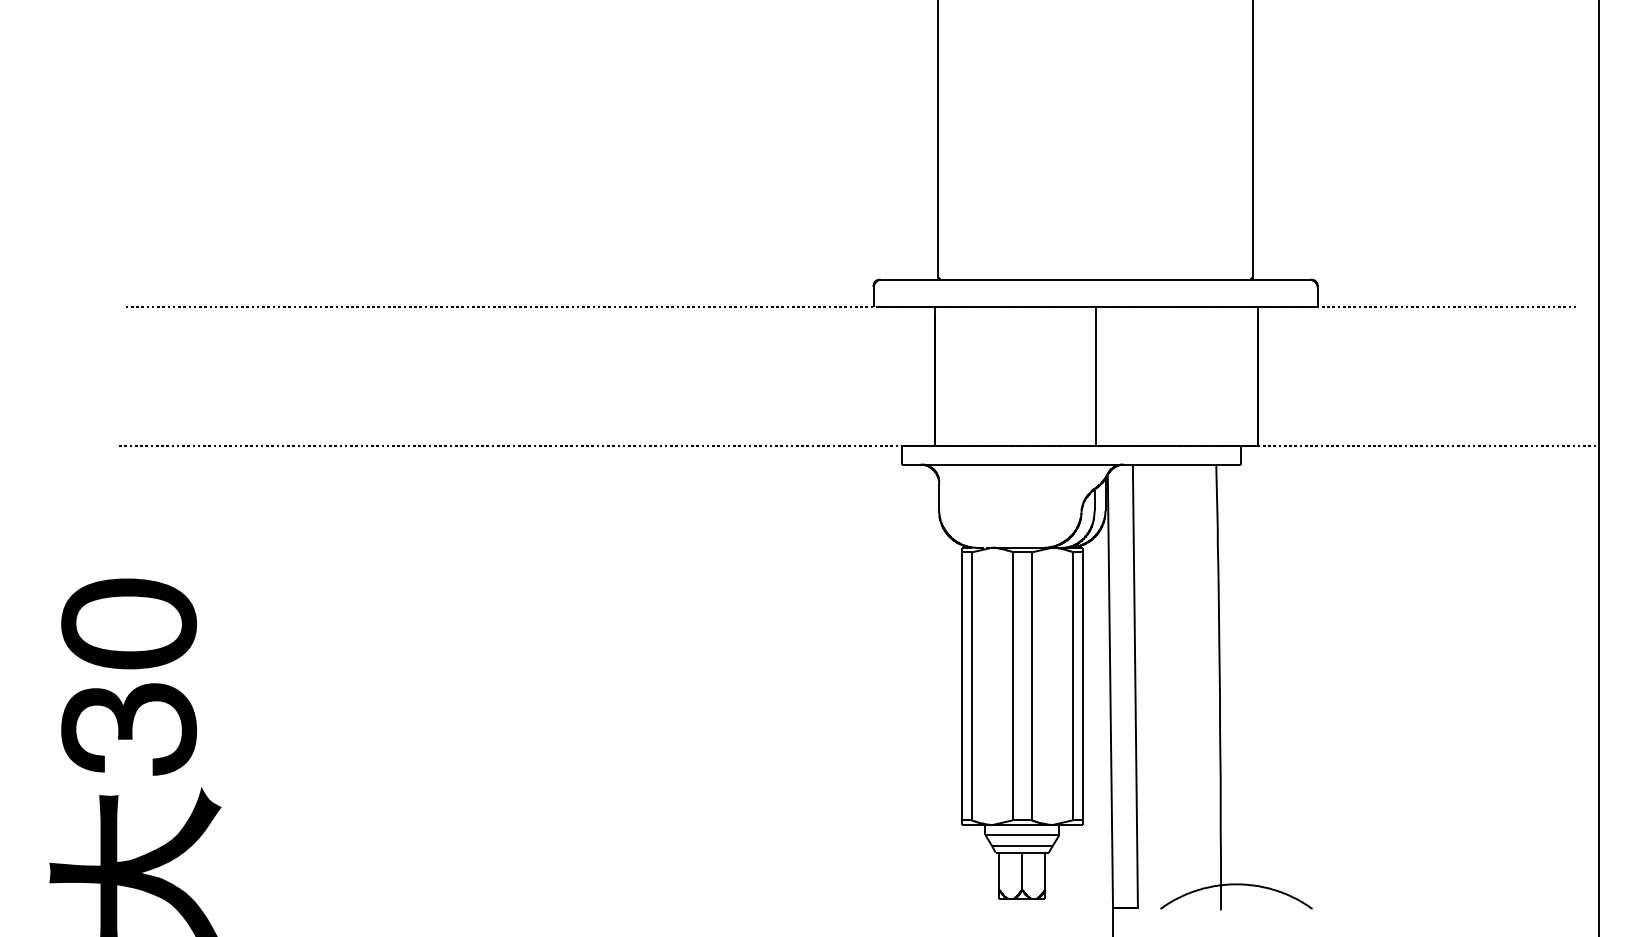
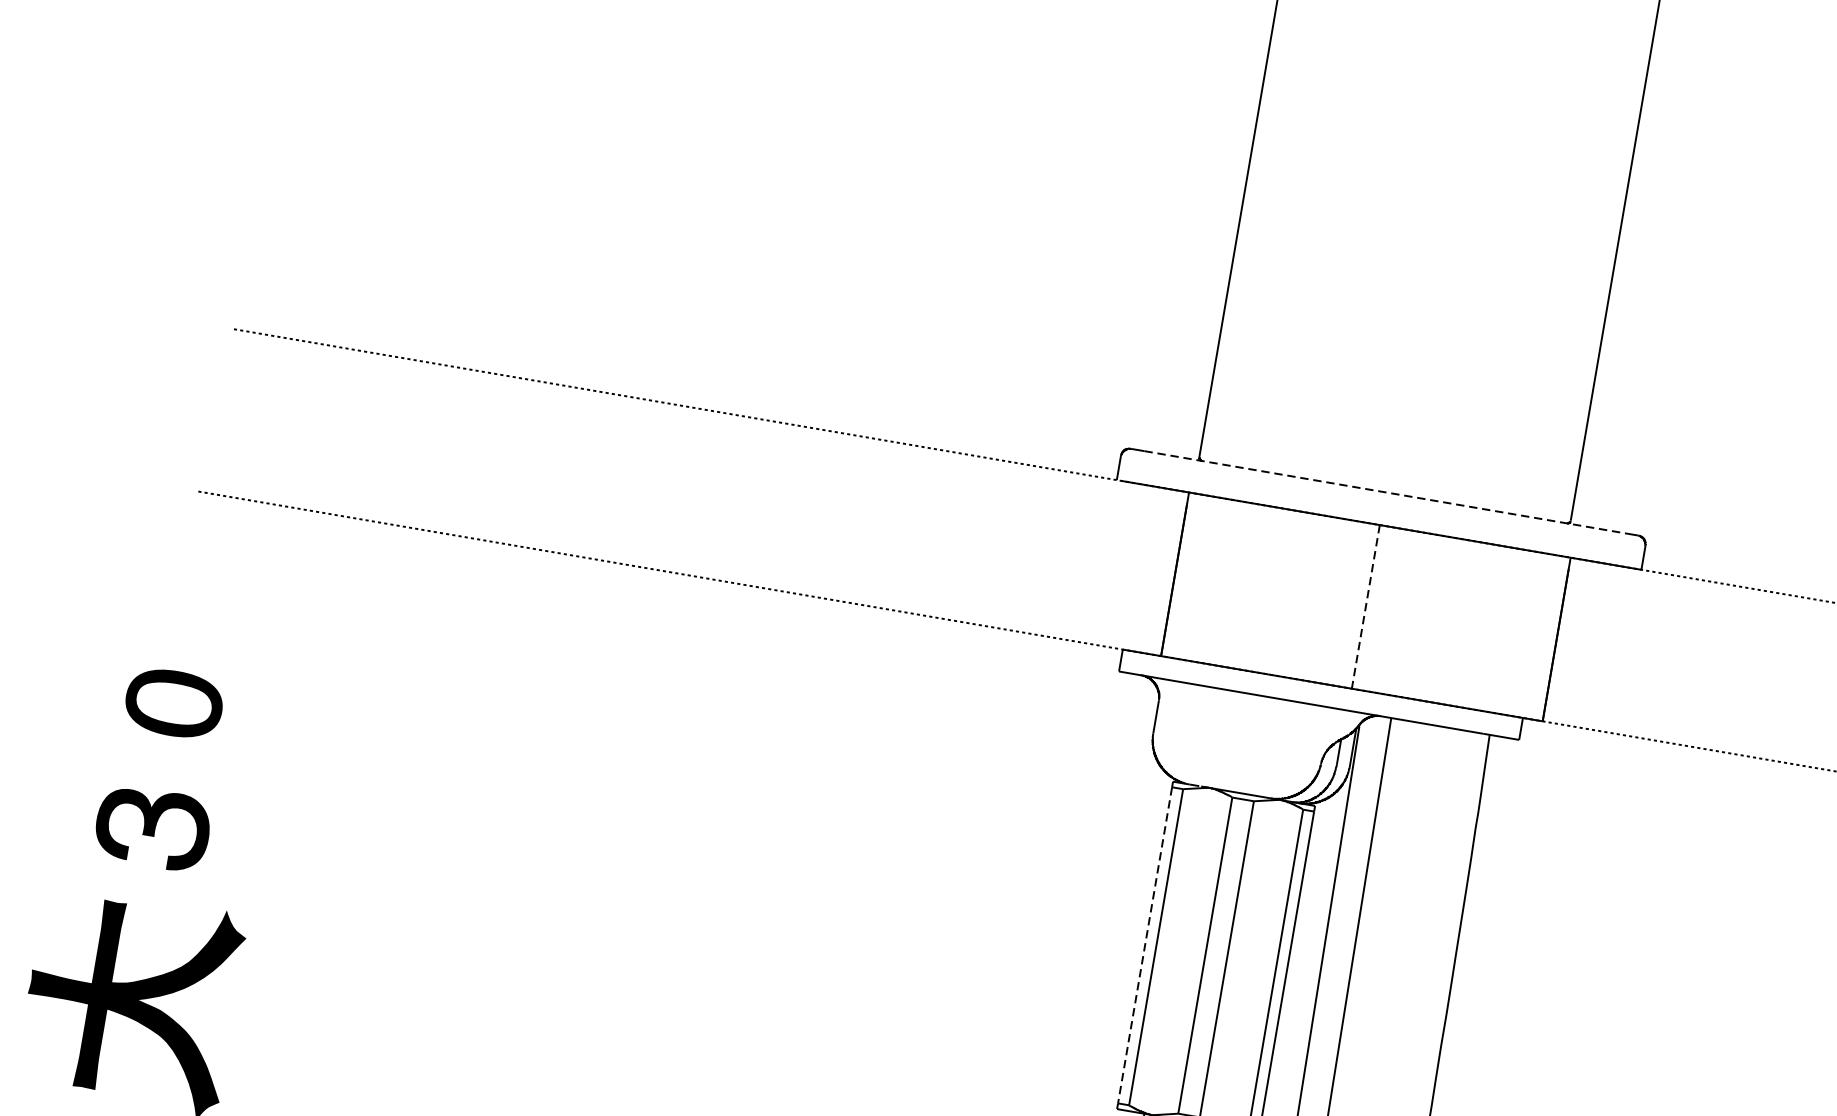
line: (1095, 279) -> (1384, 491), solid -> dashed
line: (1096, 377) -> (1365, 607), solid -> dashed
part: (128, 623) -> (173, 702), size x0.6
line: (962, 686) -> (1145, 945), solid -> dashed
part: (128, 729) -> (152, 828), size x0.7

